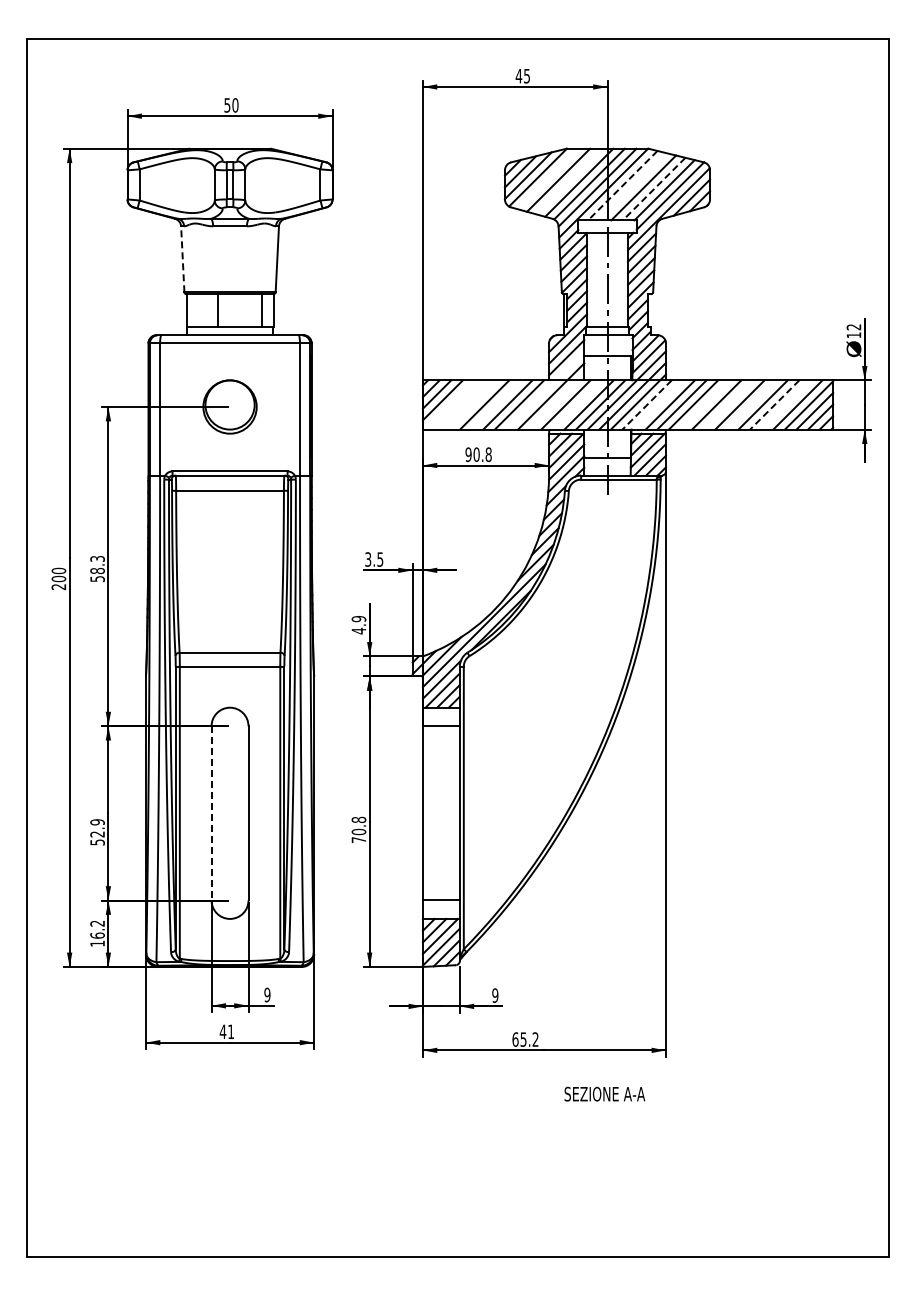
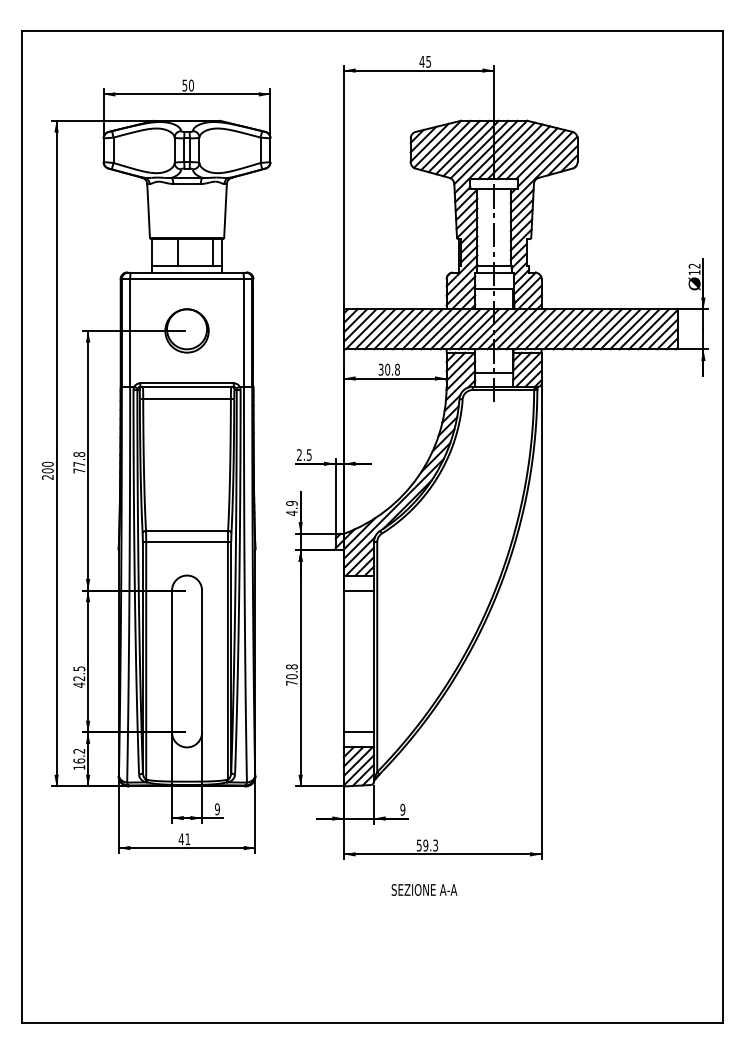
line: (547, 178) -> (445, 145), added
line: (568, 181) -> (462, 147), added
line: (622, 186) -> (506, 151), dashed -> solid
line: (632, 186) -> (514, 151), added
line: (653, 189) -> (531, 154), dashed -> solid
line: (182, 258) -> (148, 210), dashed -> solid
line: (545, 390) -> (443, 317), added
line: (556, 401) -> (452, 326), added
line: (449, 404) -> (365, 328), added
line: (461, 404) -> (375, 328), added
line: (472, 404) -> (384, 328), added
line: (495, 404) -> (403, 328), added
line: (577, 404) -> (469, 328), added
line: (647, 404) -> (526, 328), dashed -> solid
line: (658, 404) -> (535, 328), added
line: (704, 404) -> (573, 328), added
line: (727, 404) -> (591, 328), added
line: (751, 404) -> (611, 328), added
line: (774, 404) -> (629, 328), dashed -> solid
line: (785, 404) -> (638, 328), added
text: (468, 454) -> (381, 369), 90.8 -> 30.8
text: (368, 559) -> (299, 455), 3.5 -> 2.5
text: (97, 568) -> (79, 462), 58.3 -> 77.8
line: (211, 813) -> (171, 661), dashed -> solid
text: (97, 832) -> (79, 677), 52.9 -> 42.5
text: (525, 1039) -> (427, 845), 65.2 -> 59.3
text: (604, 1093) -> (424, 889), moved

